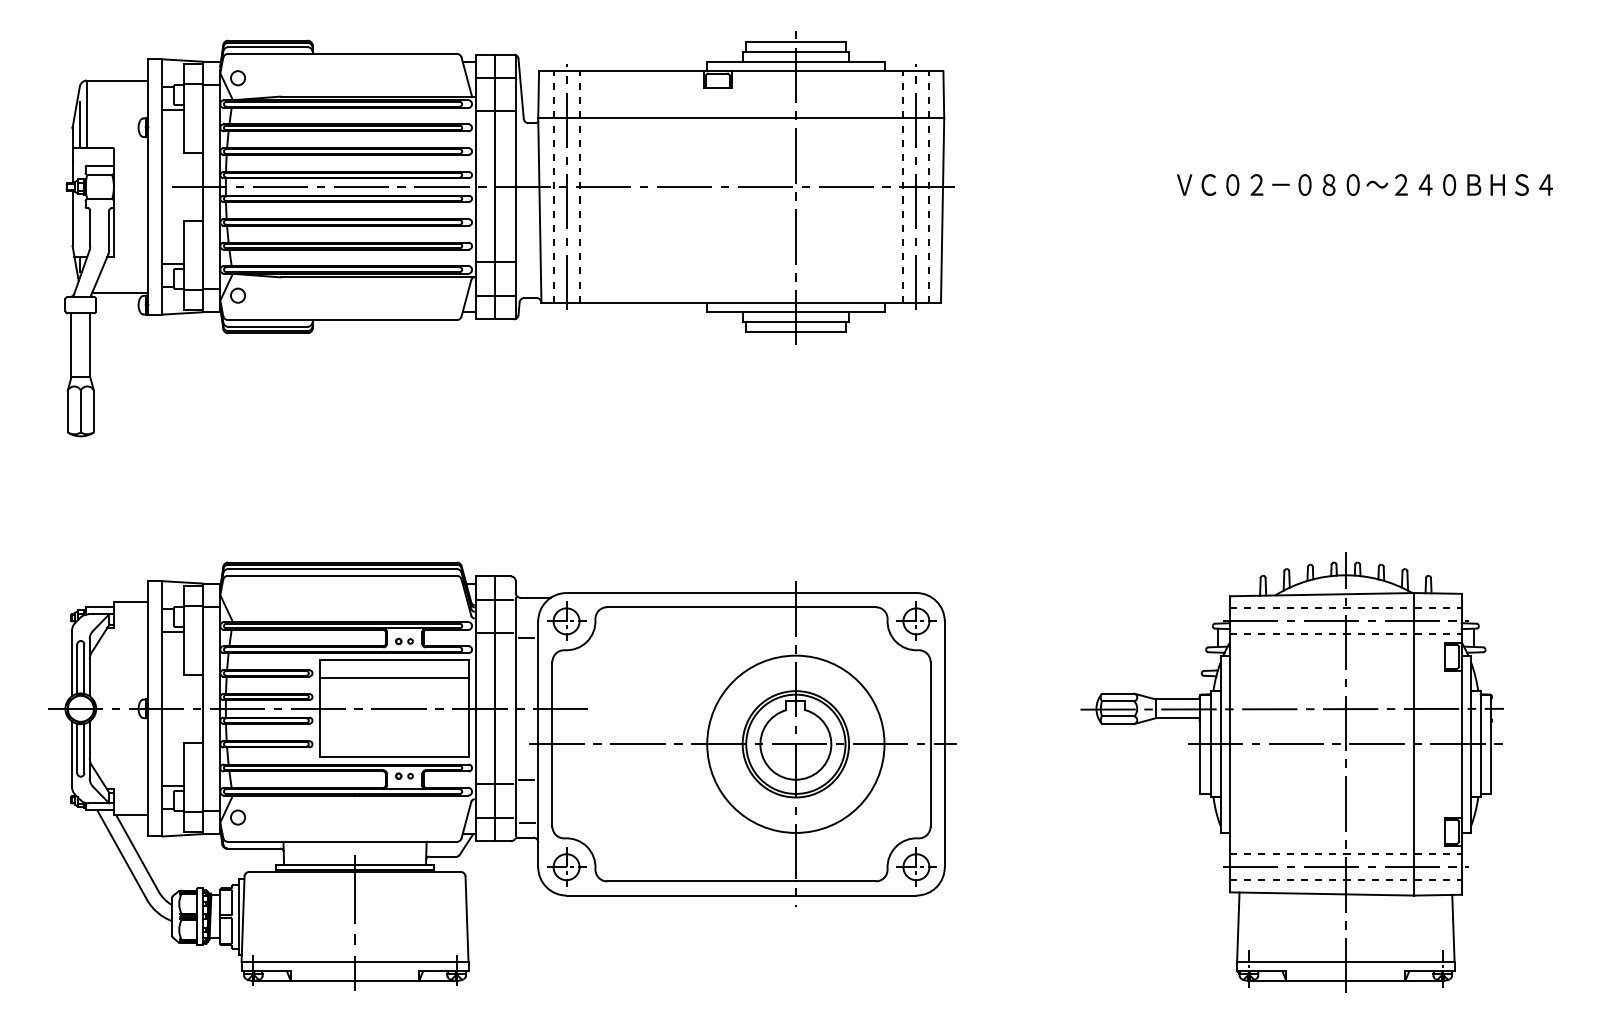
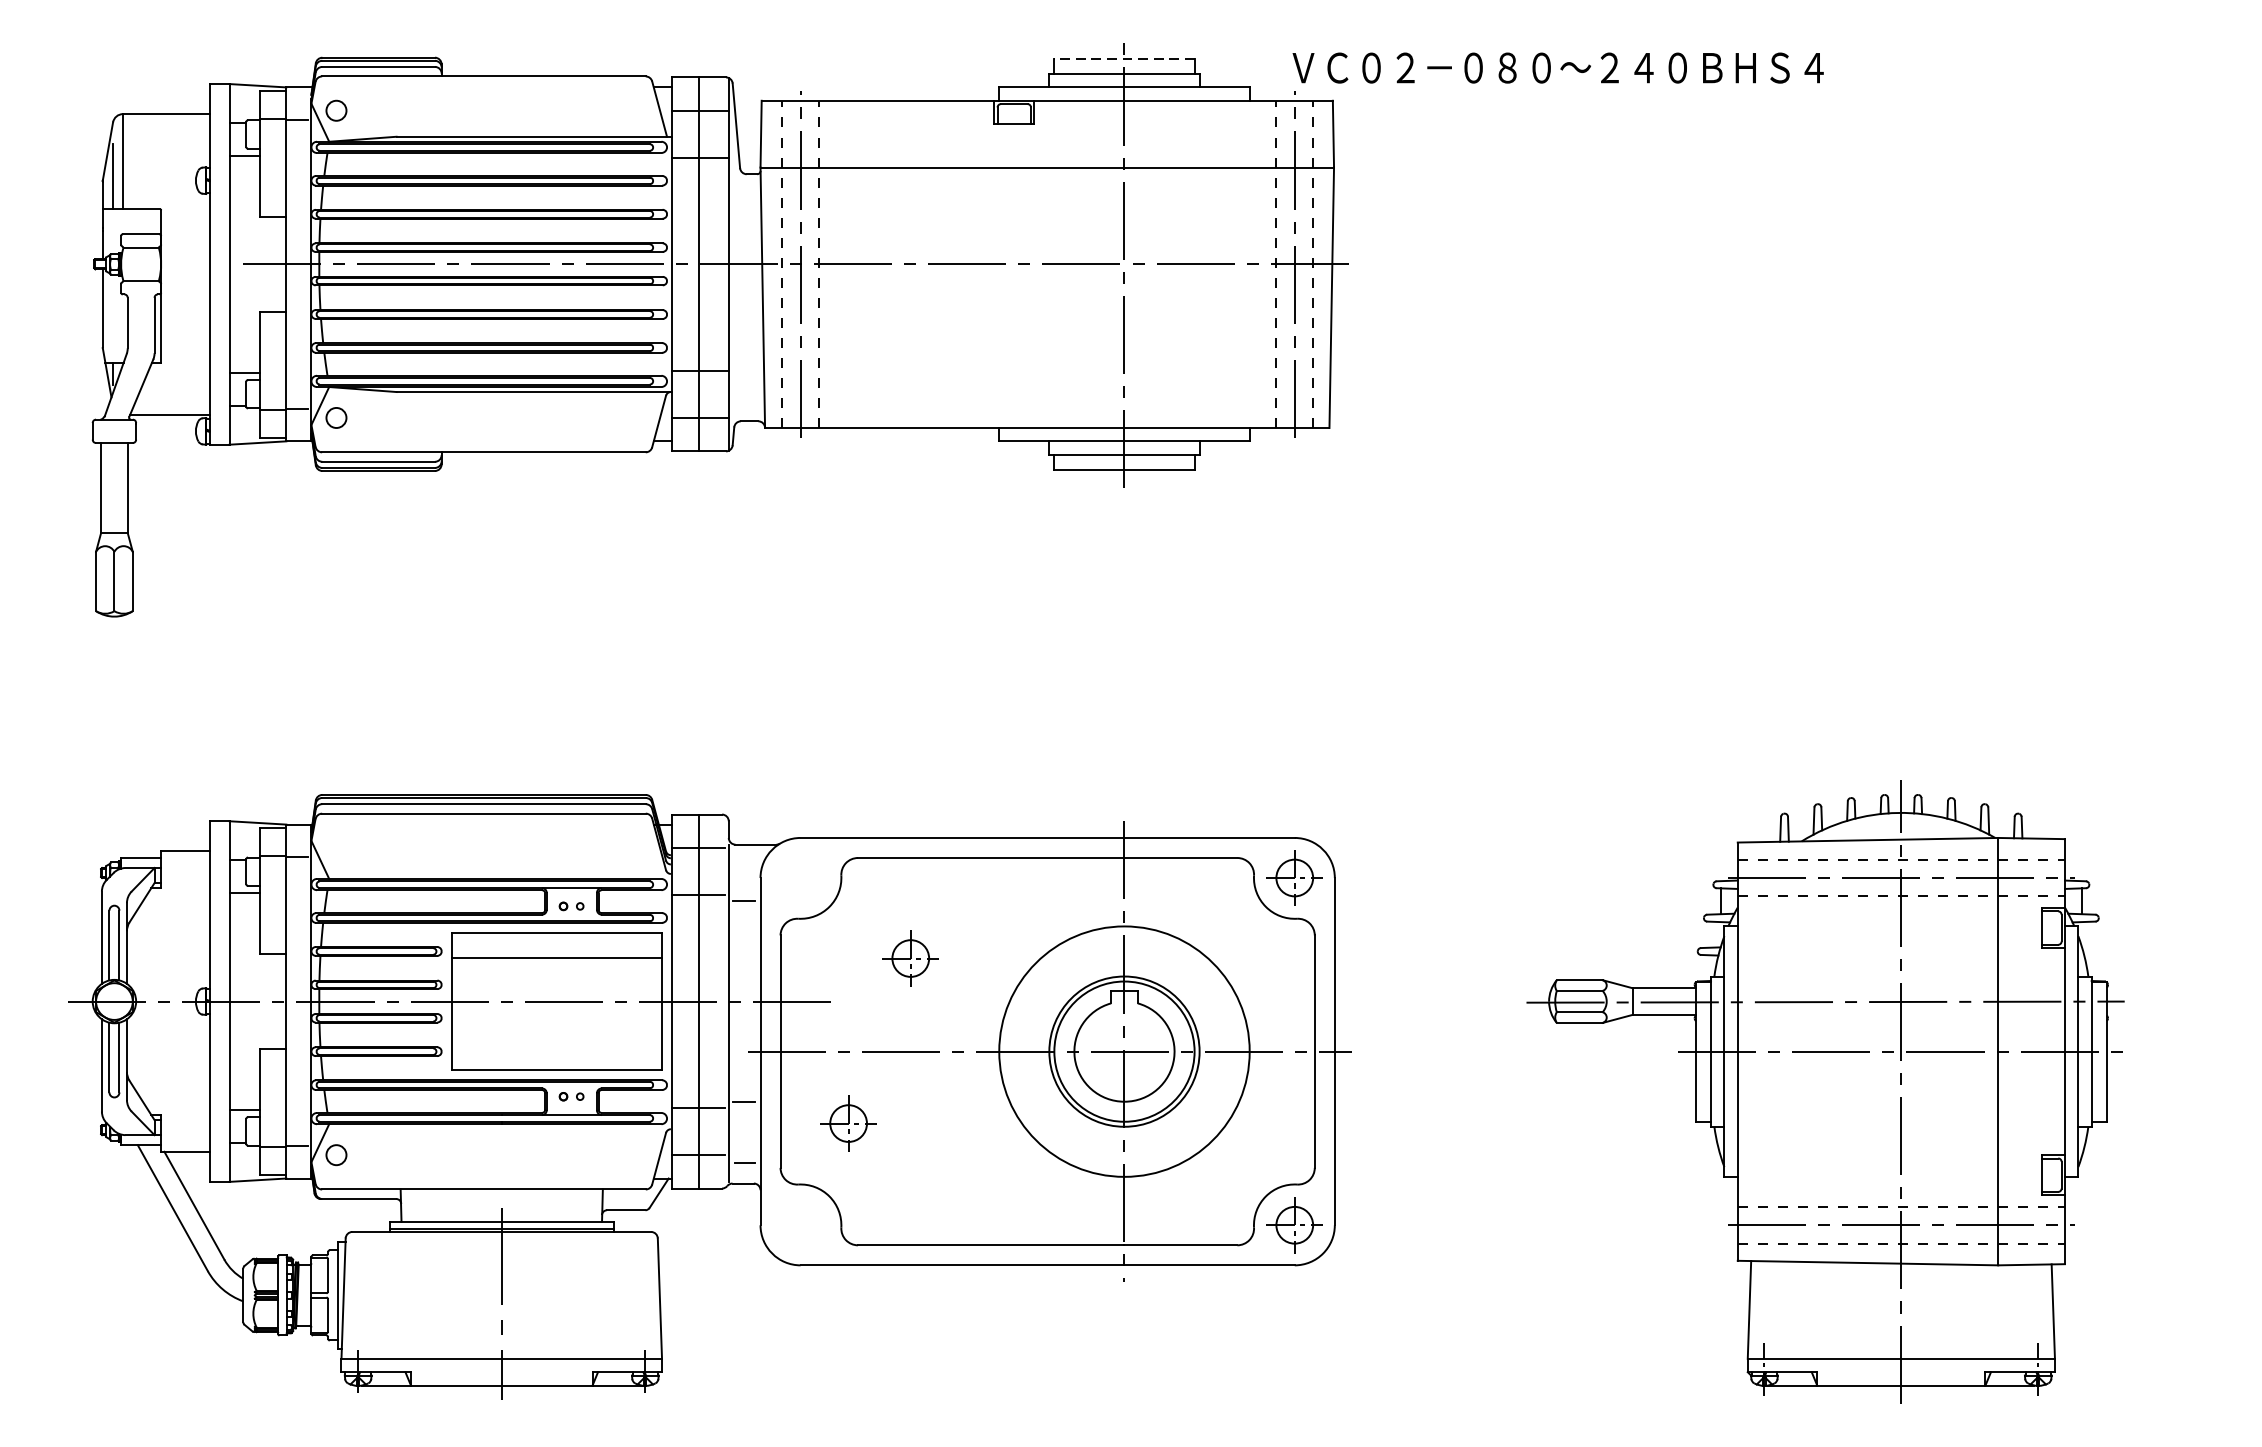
line: (795, 41) -> (1123, 58), solid -> dashed
text: (1364, 184) -> (1557, 67), moved
part: (566, 620) -> (910, 957), moved
part: (566, 866) -> (848, 1122), moved

